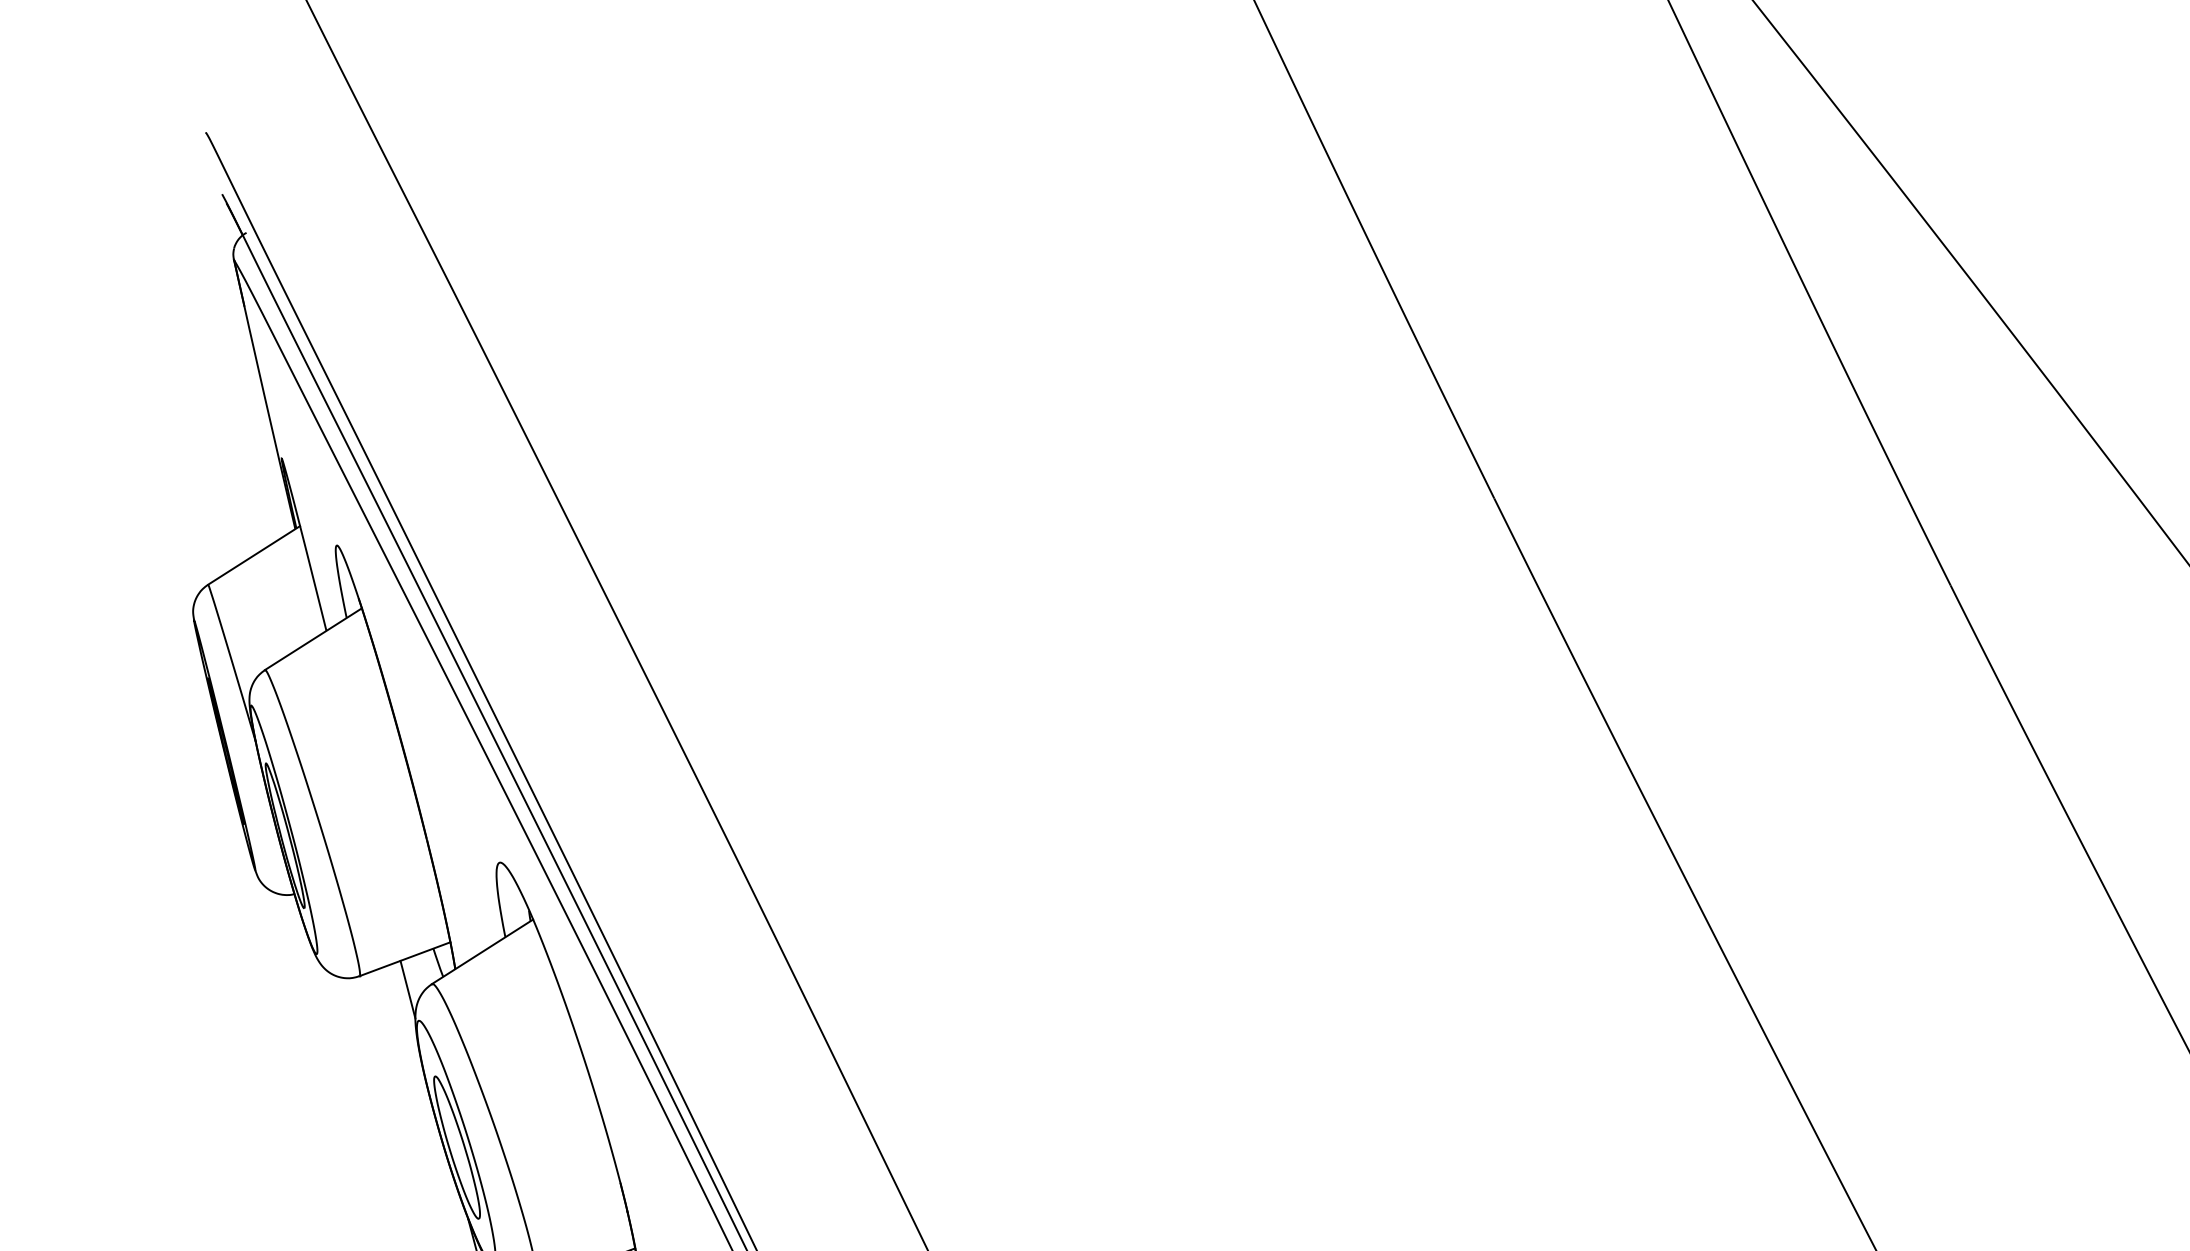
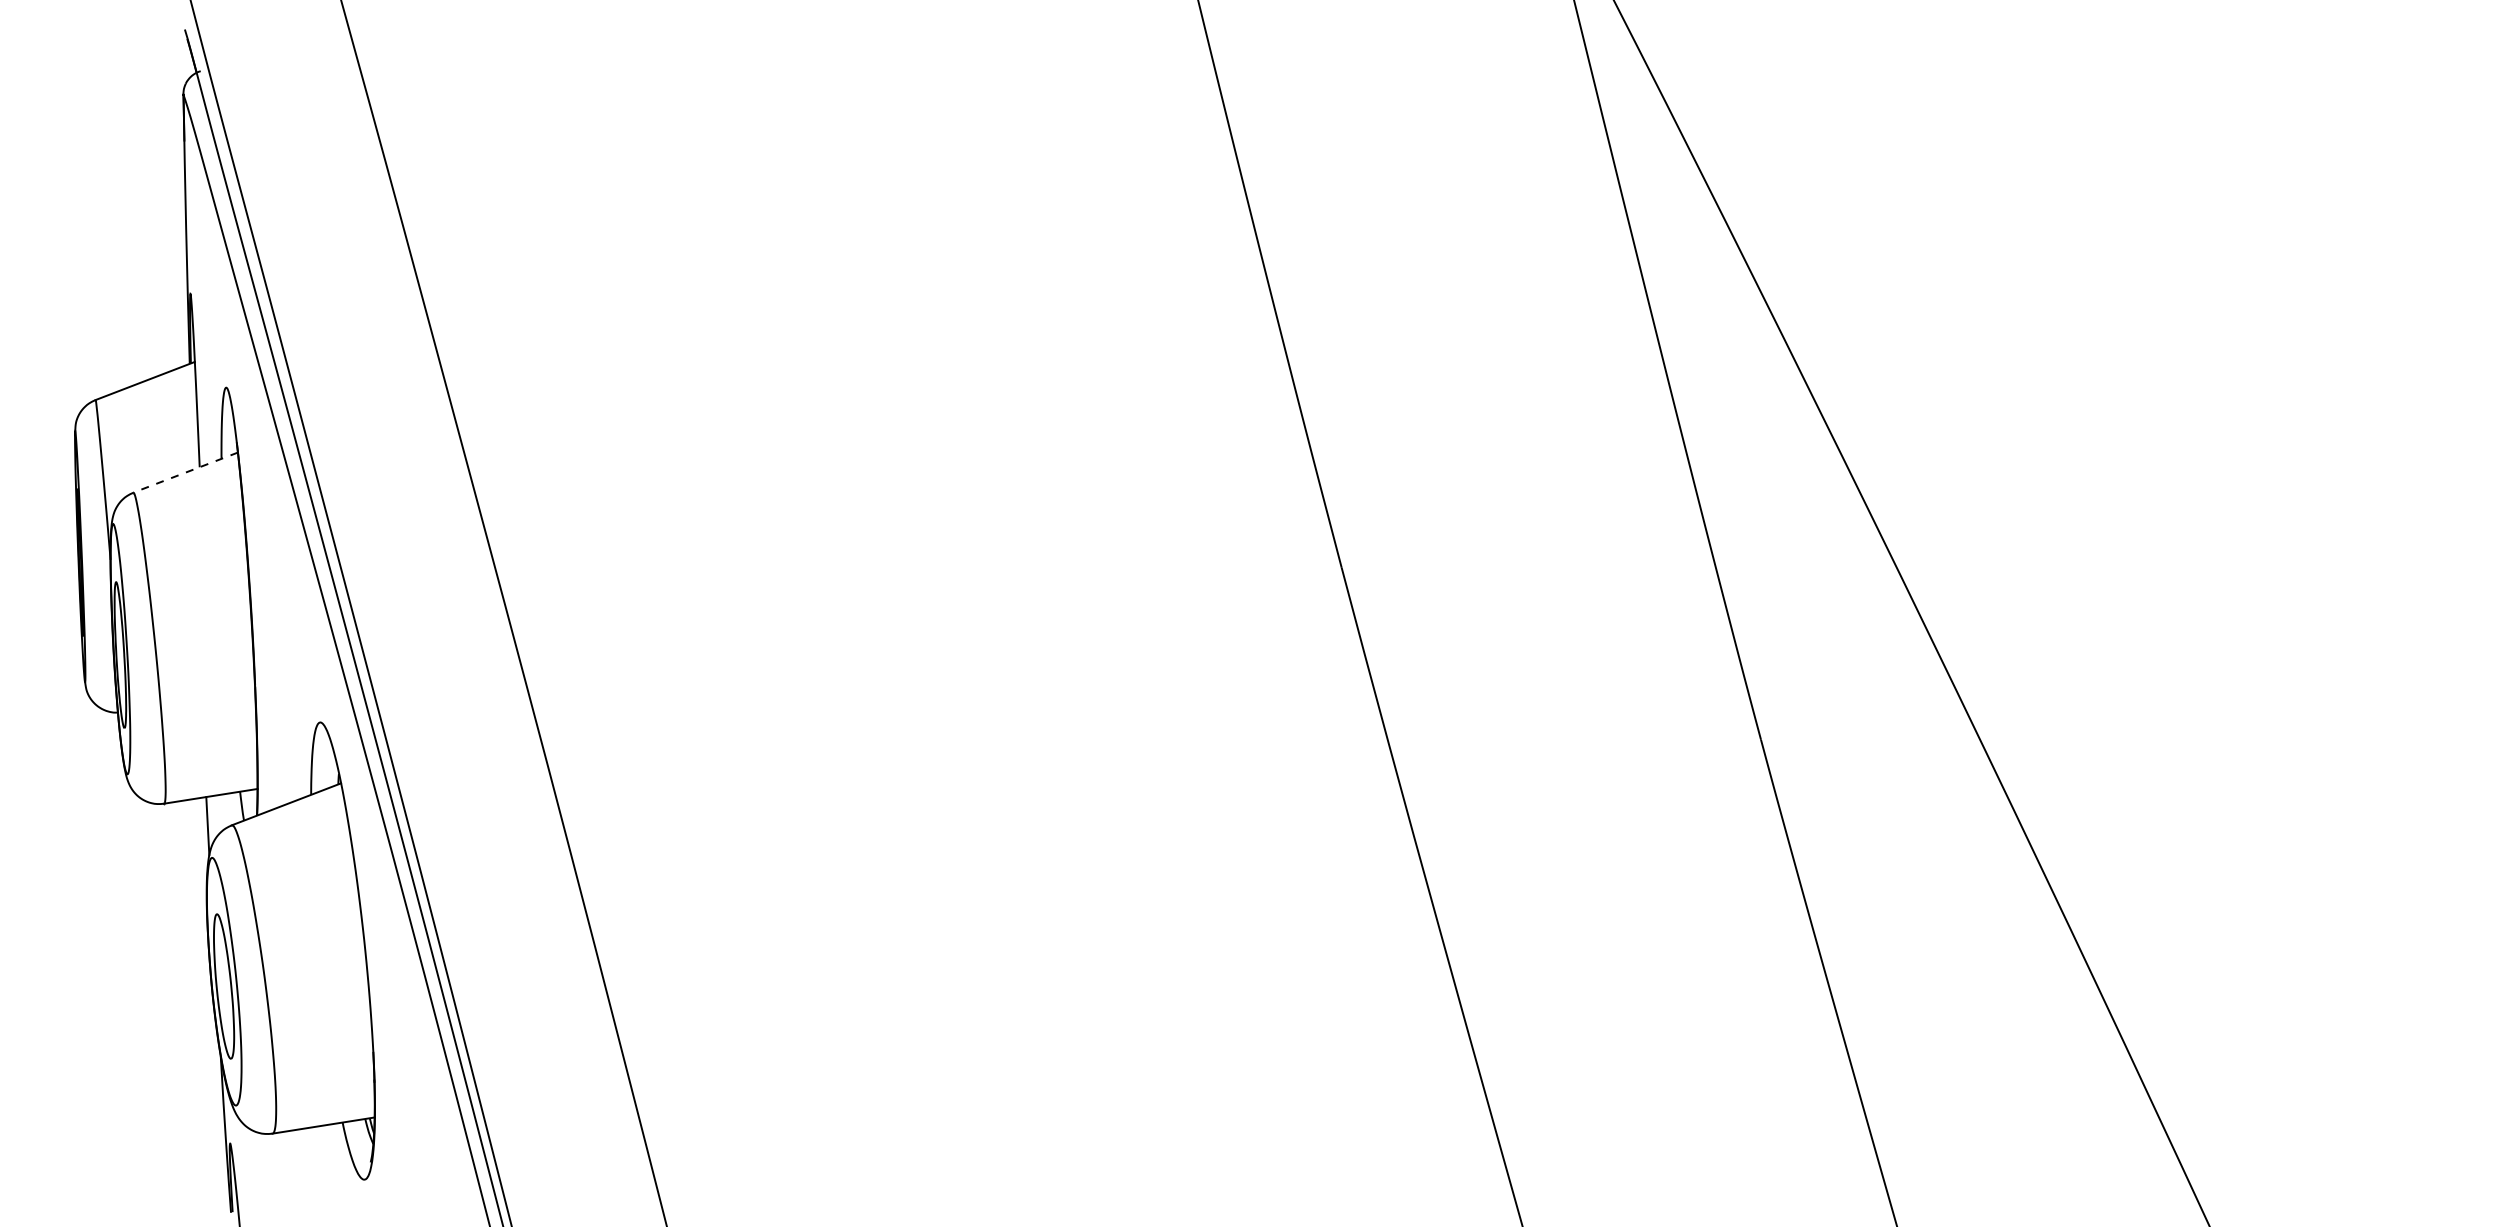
line: (313, 639) -> (185, 472), solid -> dashed

